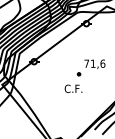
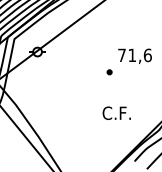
text: (73, 88) -> (116, 112), moved

